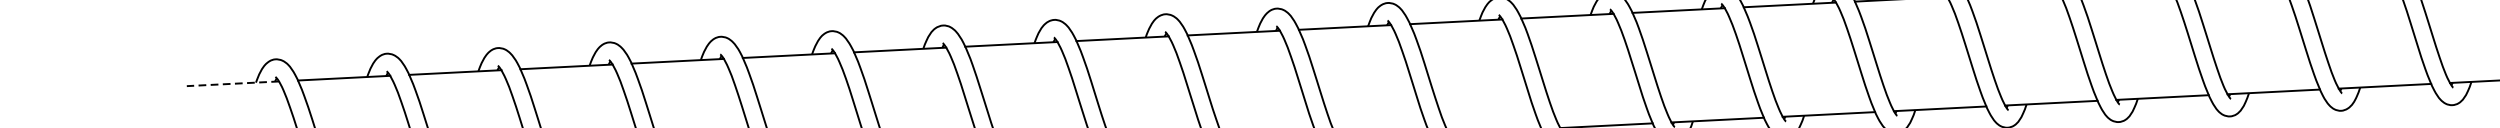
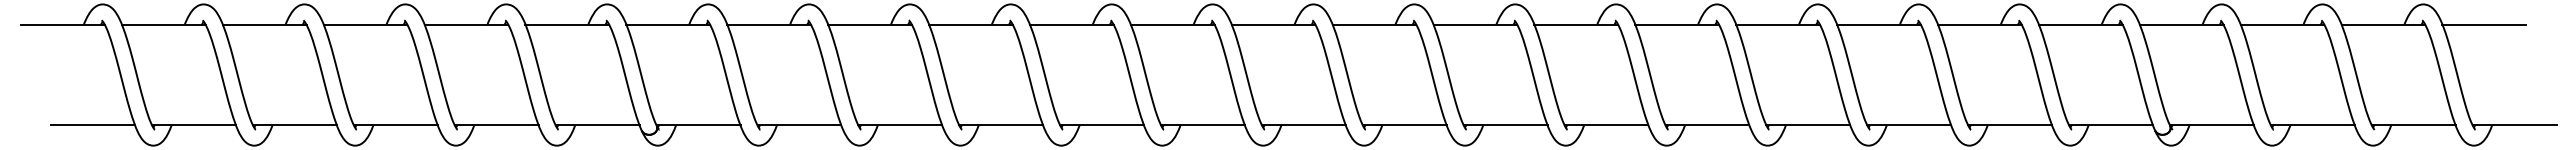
line: (232, 83) -> (62, 24), dashed -> solid

